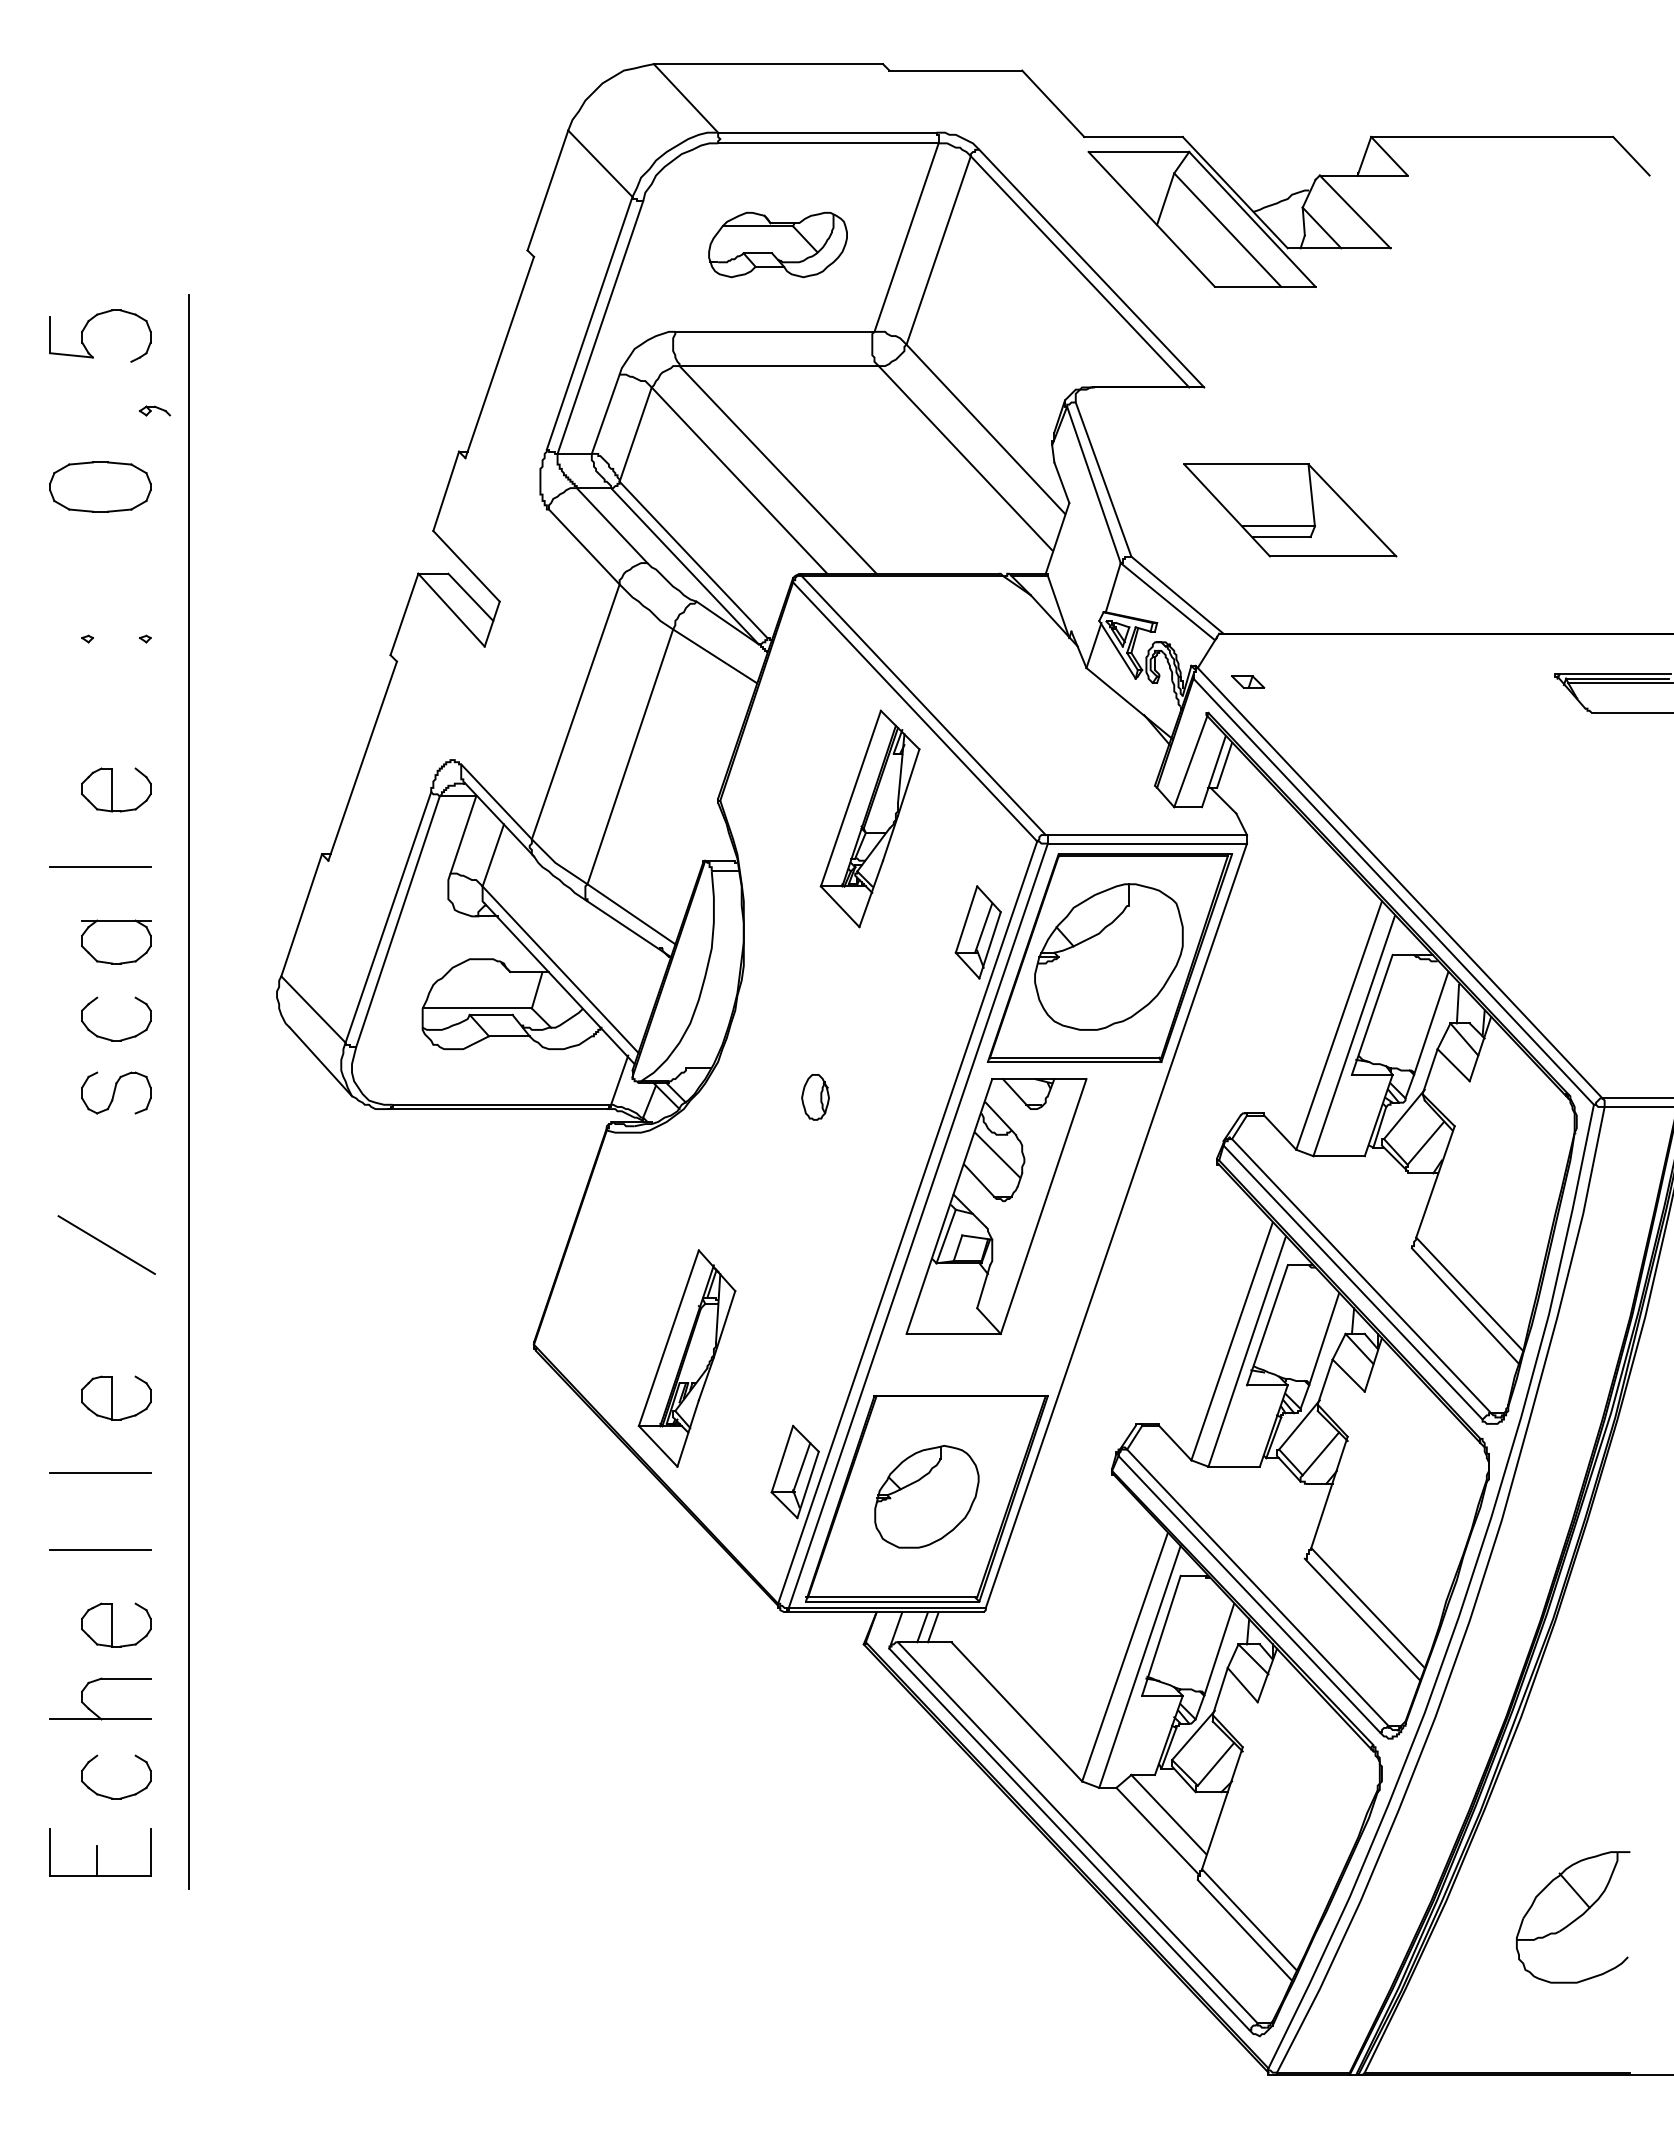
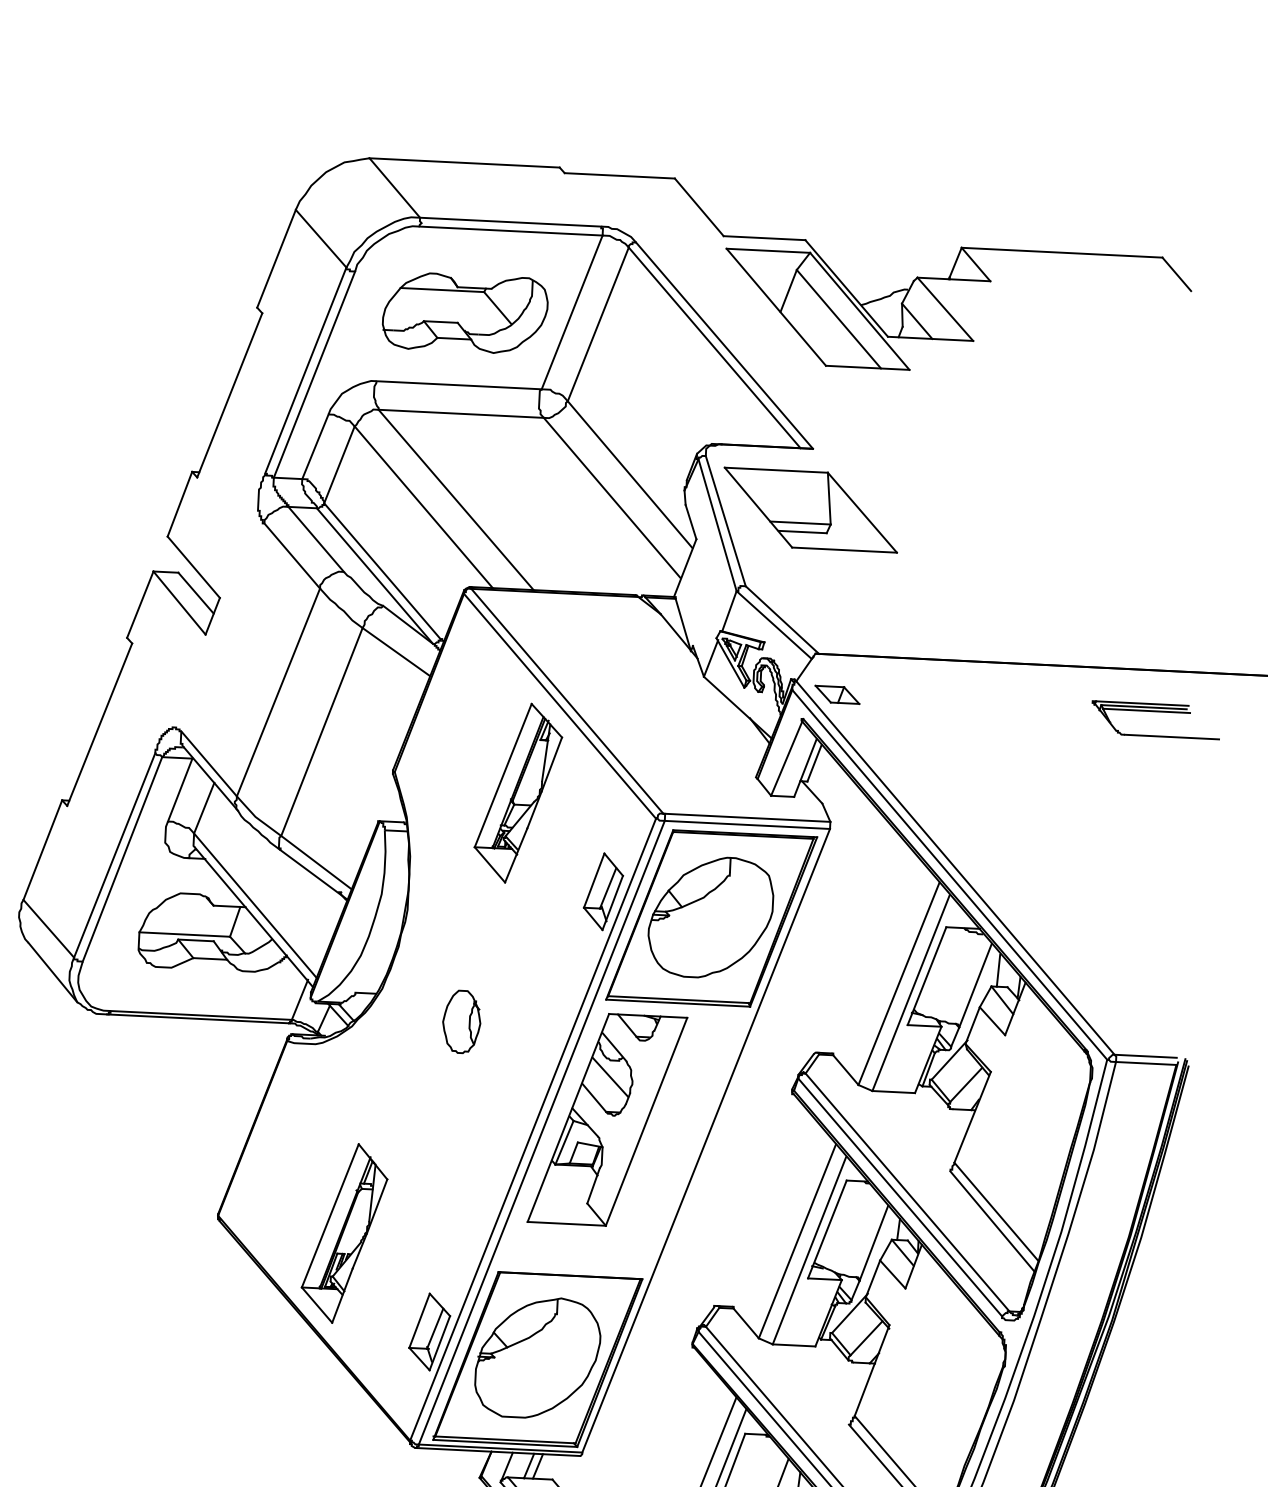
part: (777, 244) -> (464, 312), size x1.43
part: (1290, 510) -> (811, 510), moved
part: (1247, 681) -> (836, 694), size x1.67
part: (815, 1097) -> (461, 1022), size x1.67
part: (926, 1496) -> (537, 1357), size x1.43

